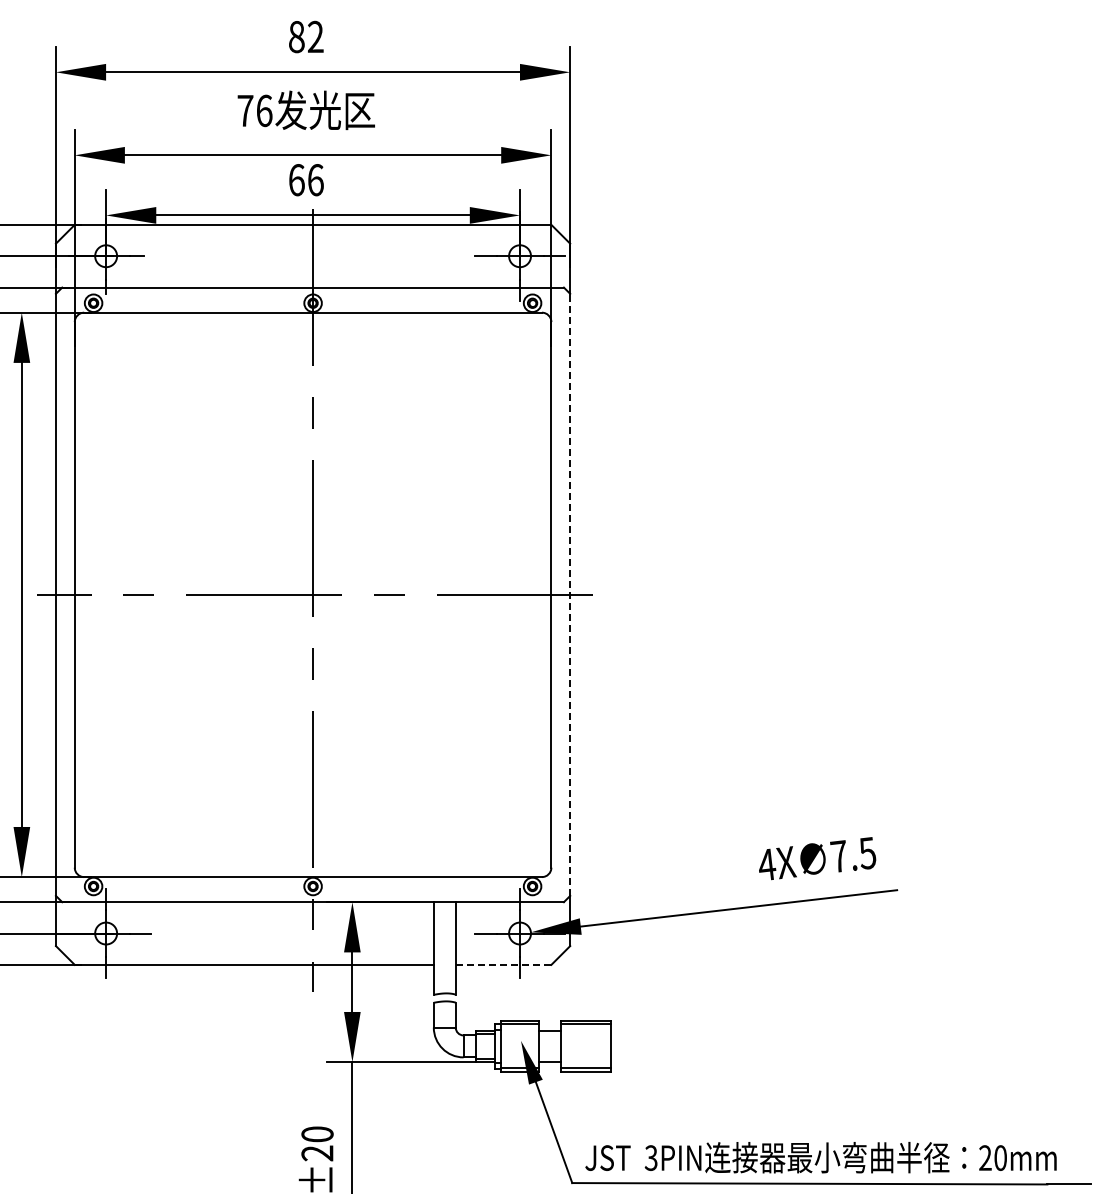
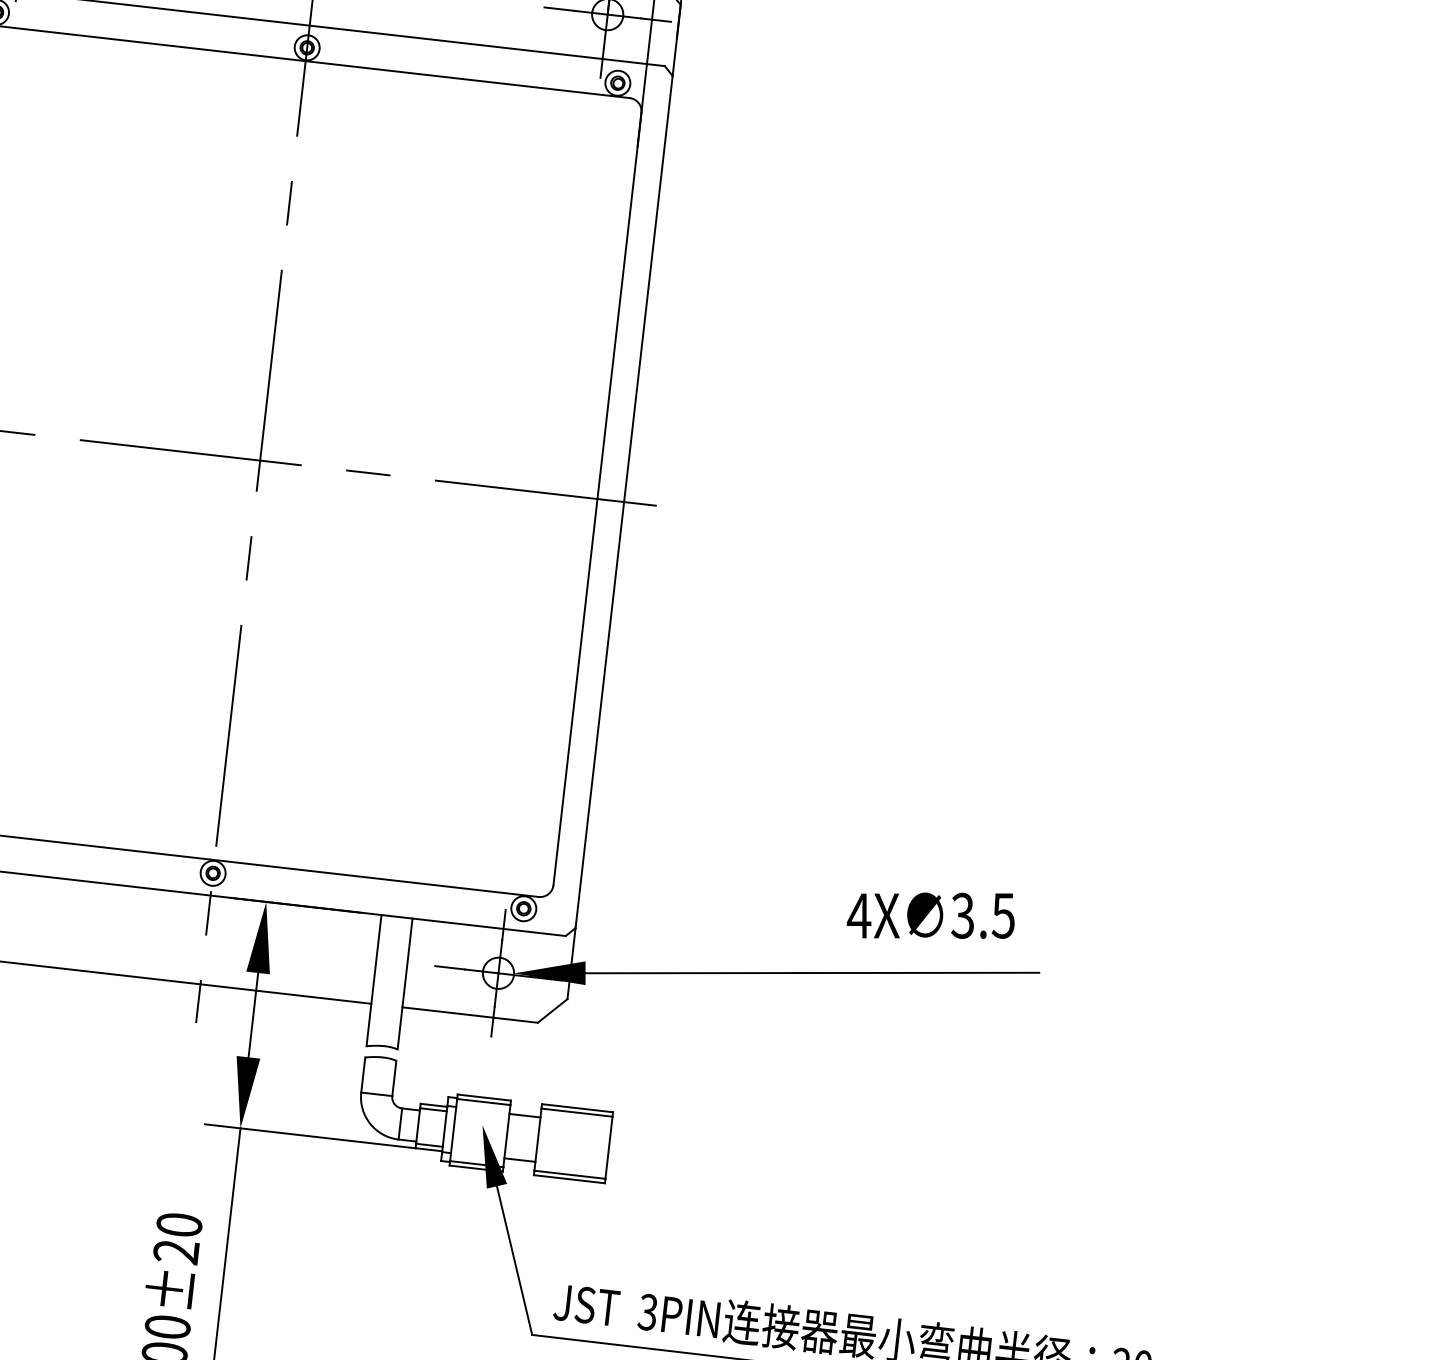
line: (570, 594) -> (624, 501), dashed -> solid
text: (838, 856) -> (961, 915), 7.5 -> 3.5
line: (503, 964) -> (470, 1014), dashed -> solid

